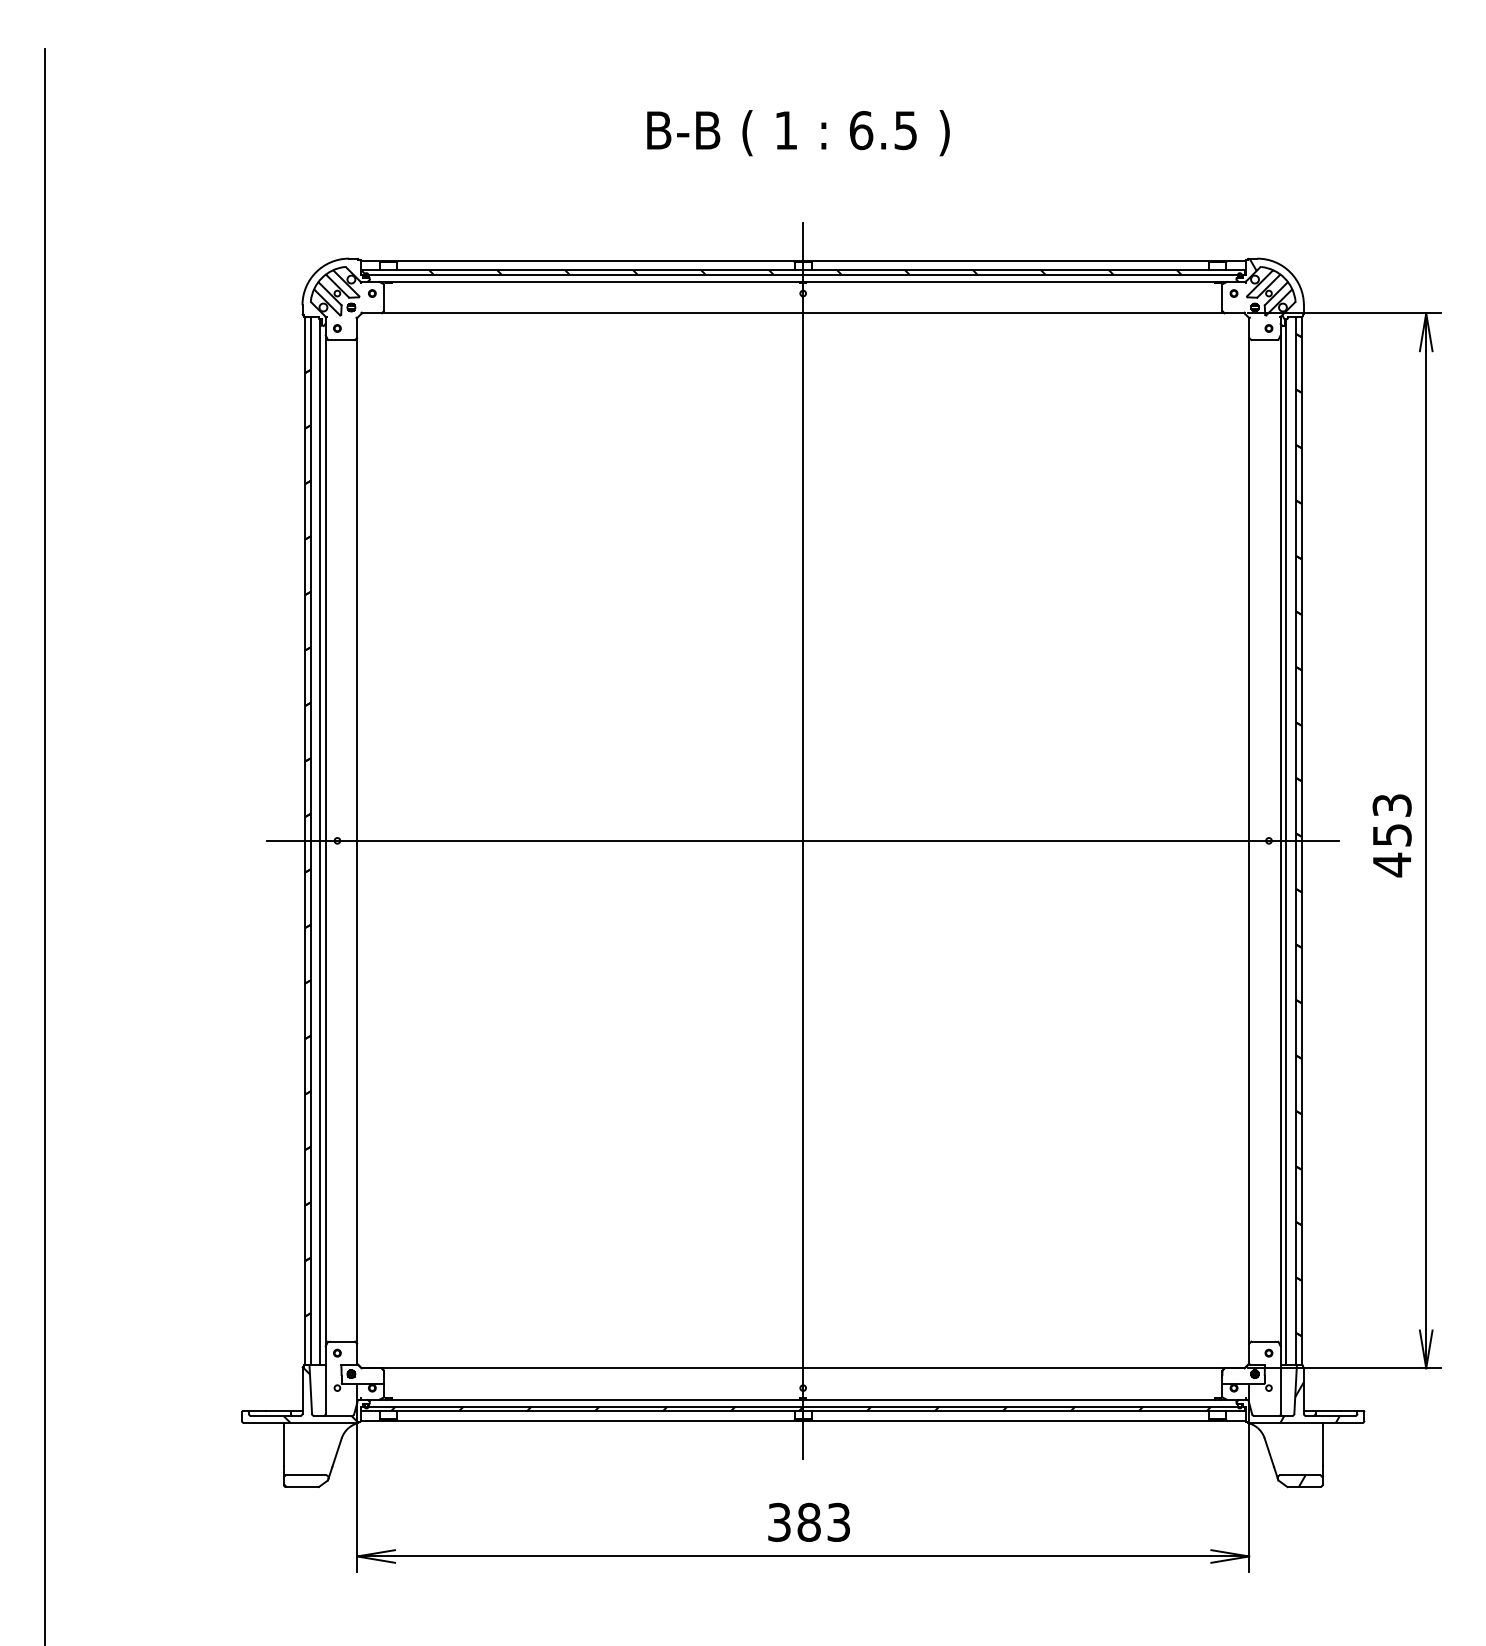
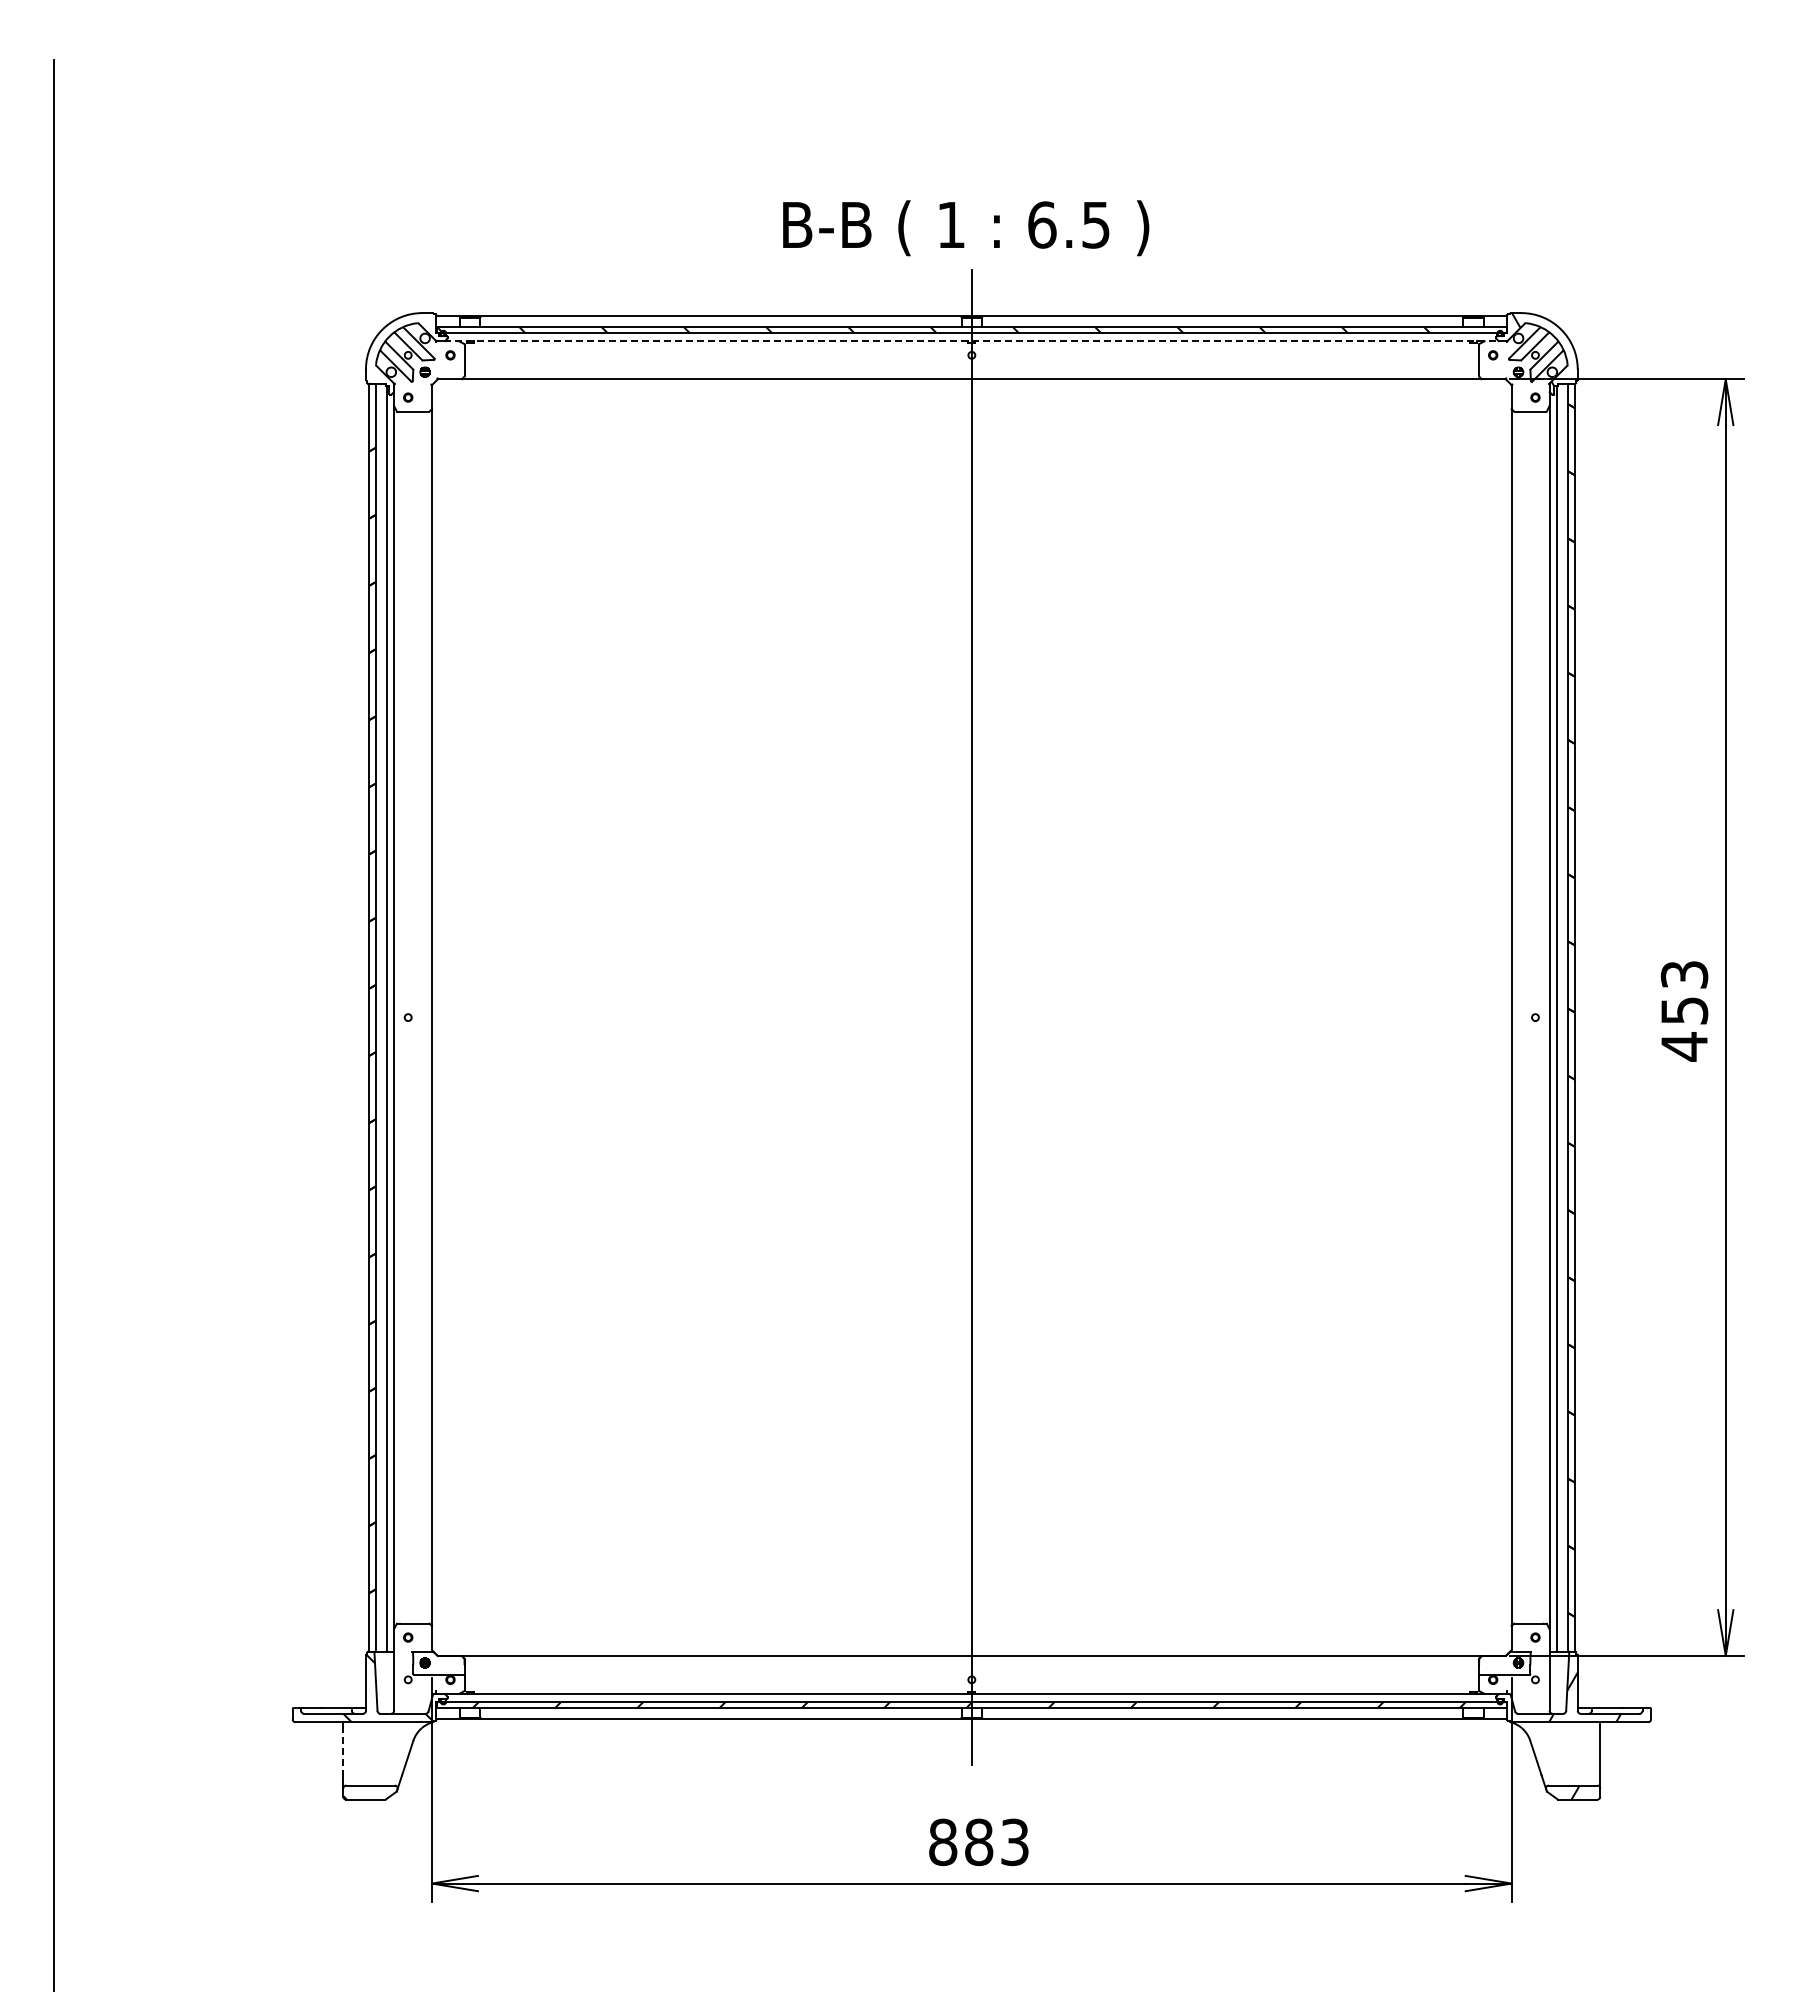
text: (798, 133) -> (966, 228), moved
line: (802, 282) -> (971, 341), solid -> dashed
line: (802, 840) -> (971, 1017), removed
line: (283, 1446) -> (343, 1750), solid -> dashed
text: (779, 1522) -> (943, 1842), 383 -> 883

